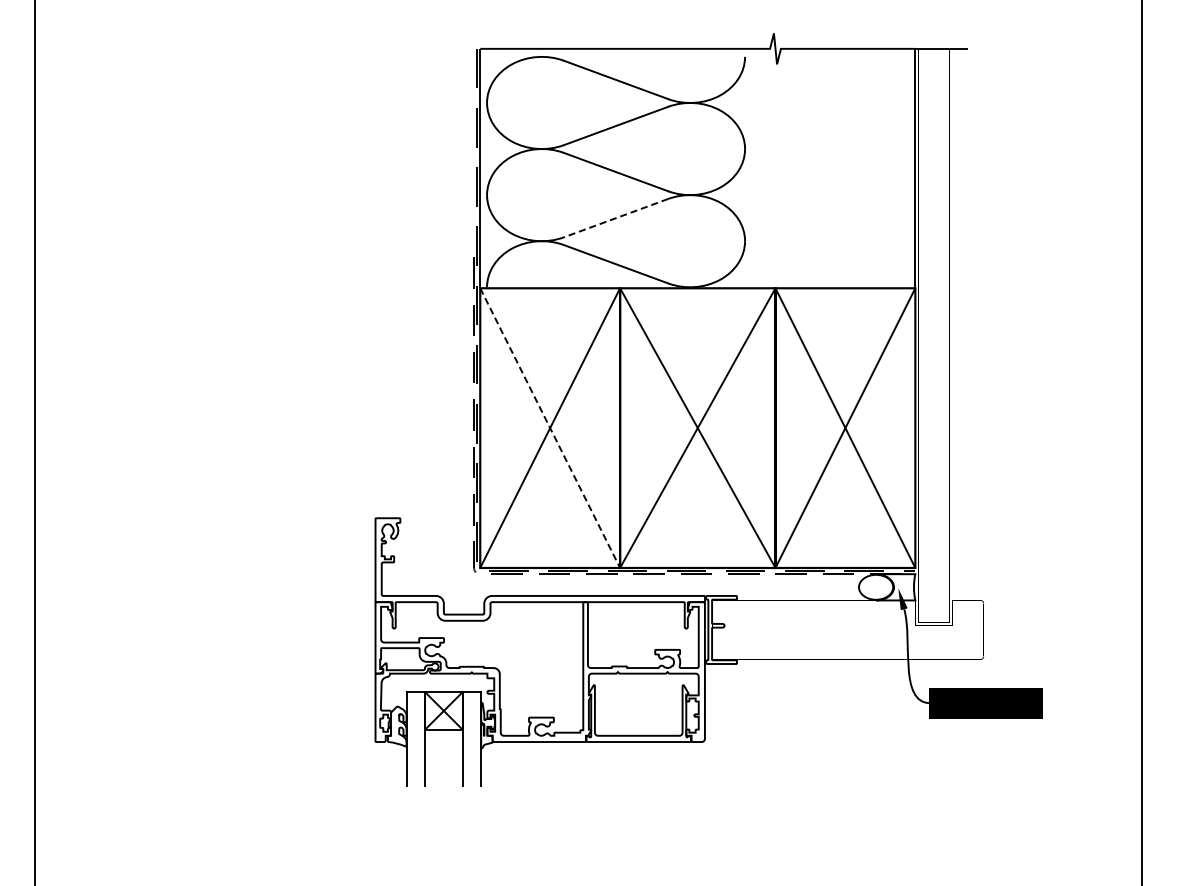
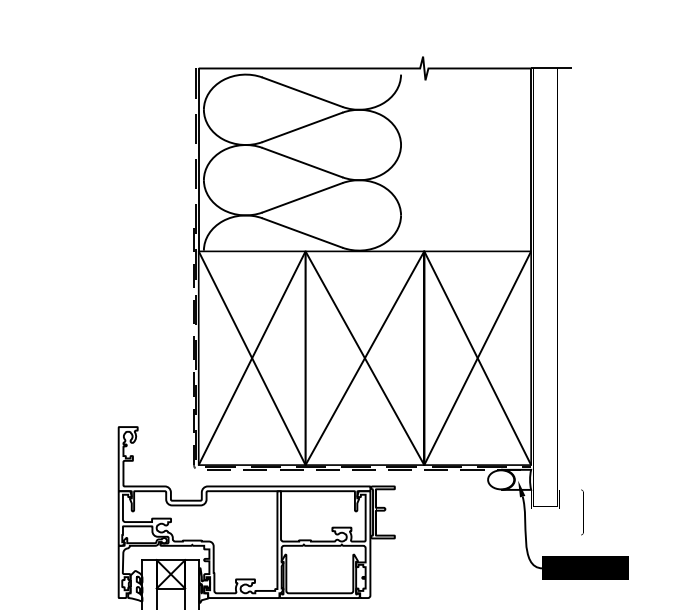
line: (616, 218) -> (302, 198), dashed -> solid
line: (550, 428) -> (252, 358), dashed -> solid

